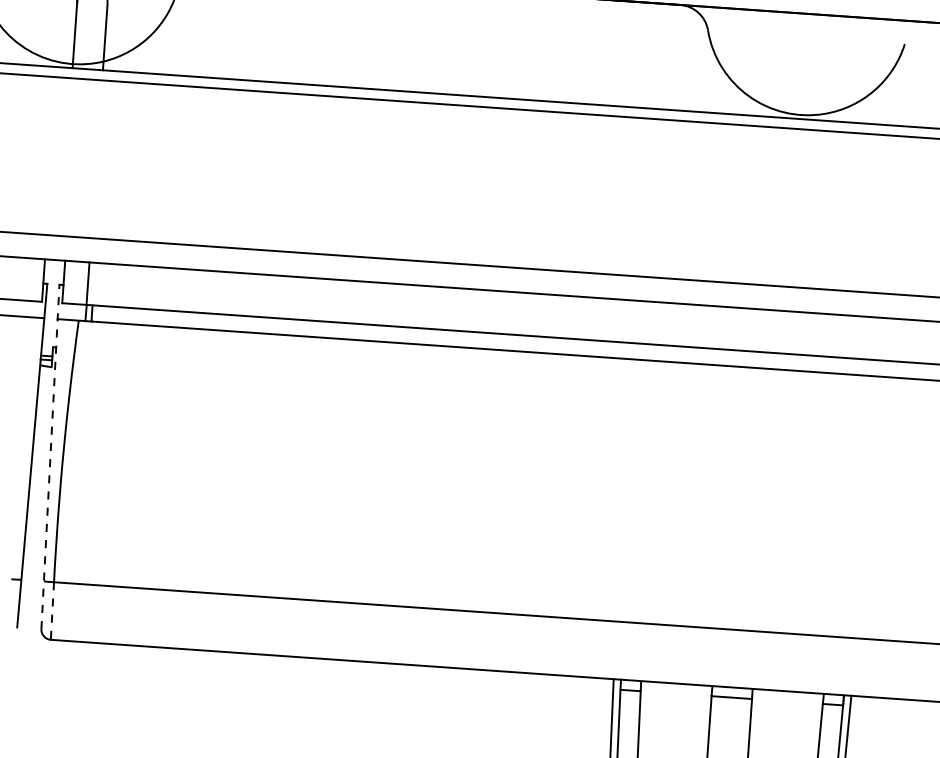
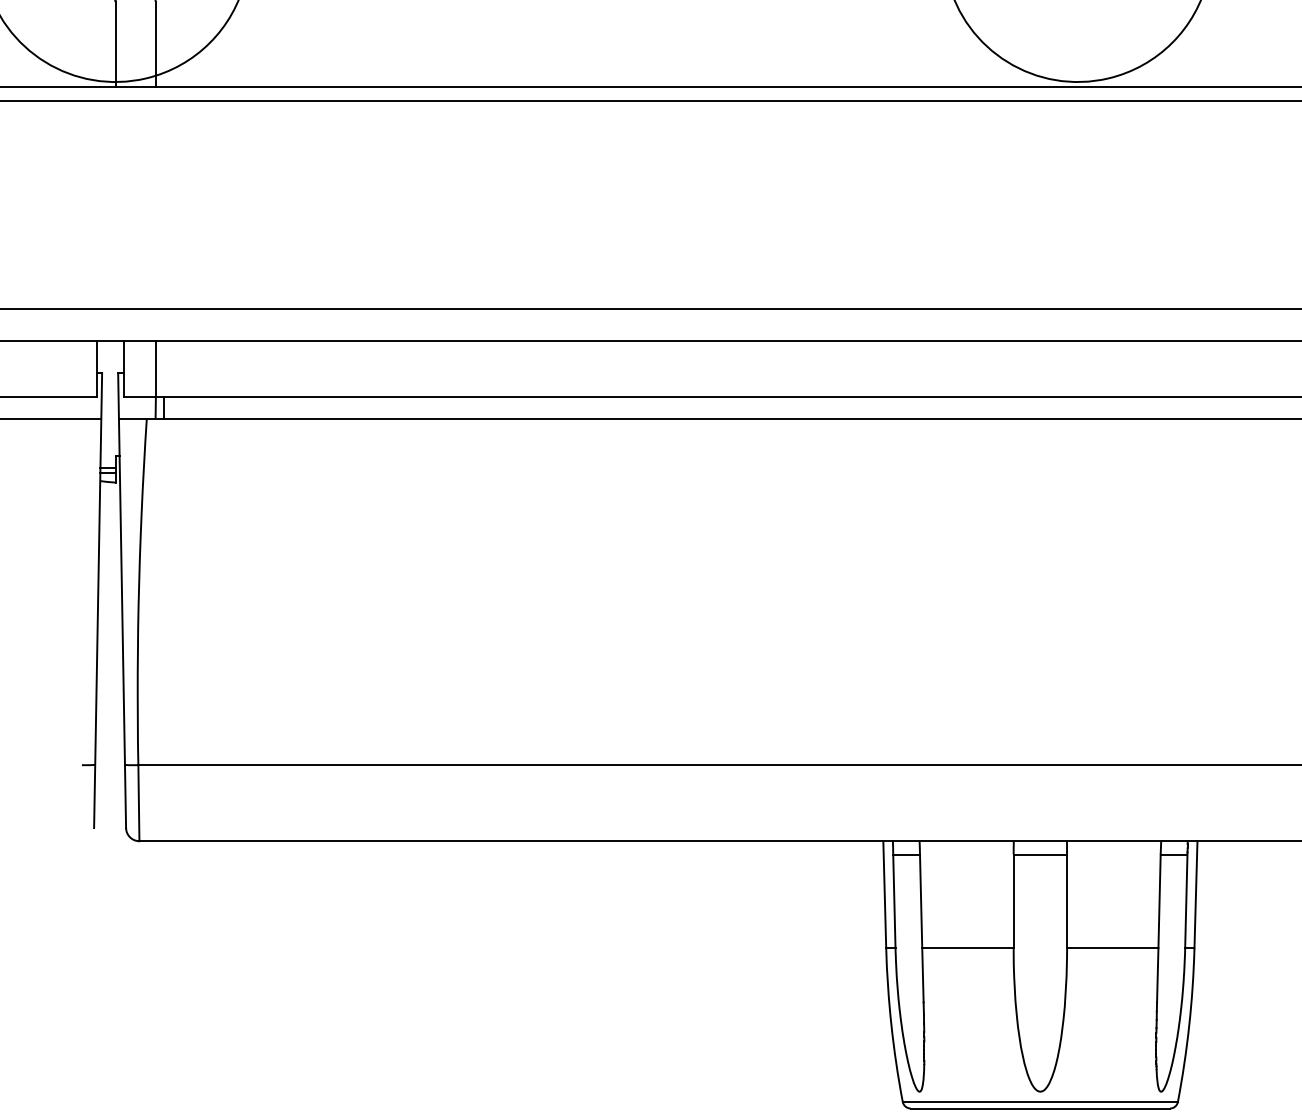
line: (50, 456) -> (122, 600), dashed -> solid
line: (52, 611) -> (138, 803), dashed -> solid

